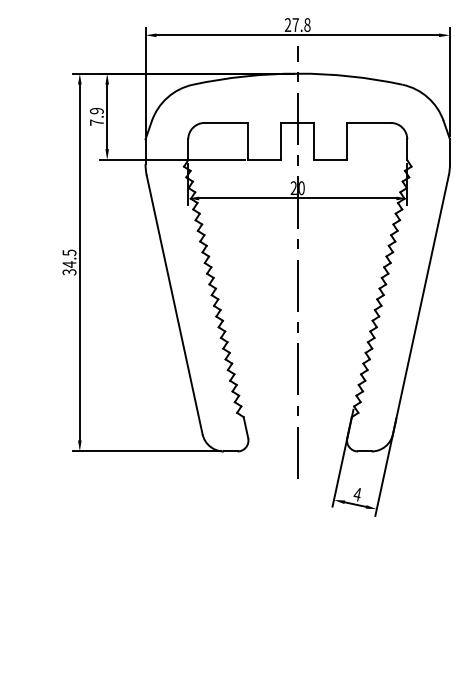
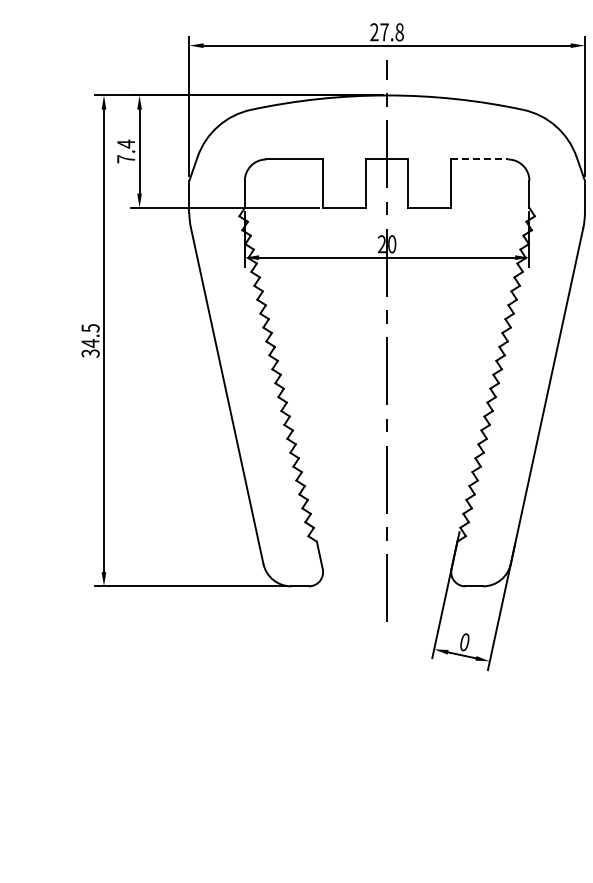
text: (97, 110) -> (126, 143), 7.9 -> 7.4
line: (369, 122) -> (480, 159), solid -> dashed
text: (357, 494) -> (464, 642), 4 -> 0

